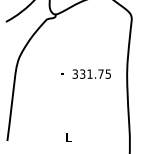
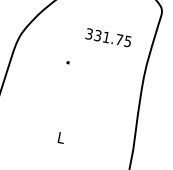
text: (91, 73) -> (108, 36), moved

